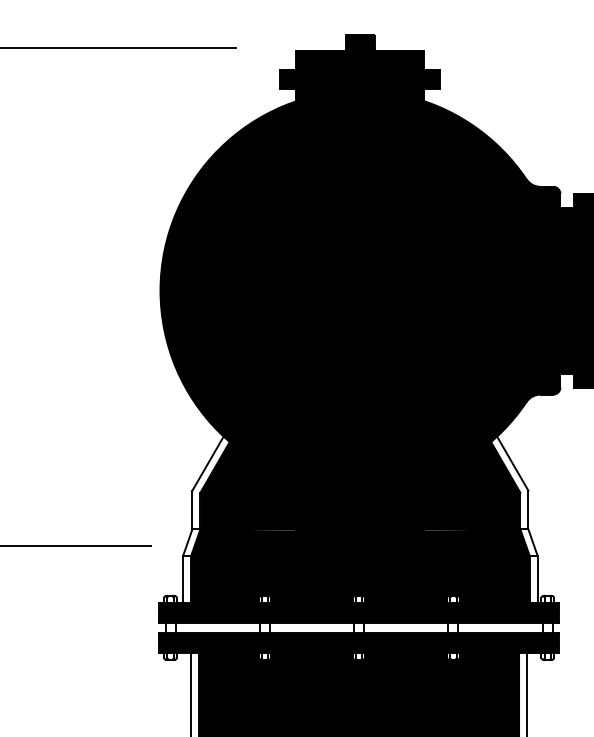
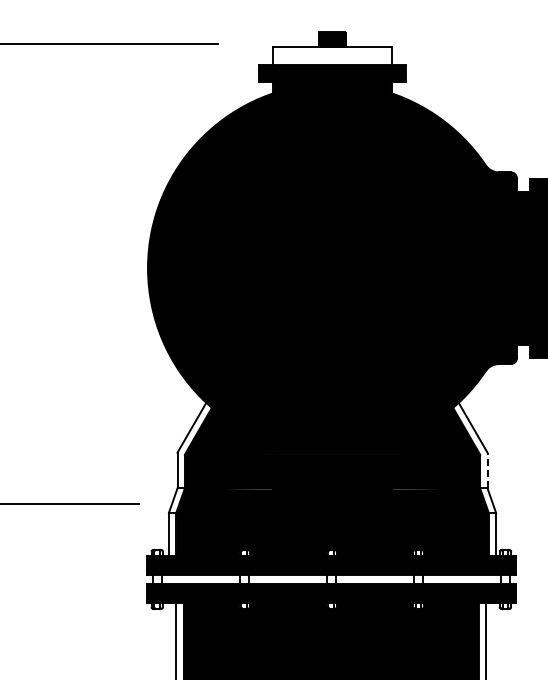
fill: (360, 60) -> (332, 55), removed
line: (528, 509) -> (487, 470), solid -> dashed

